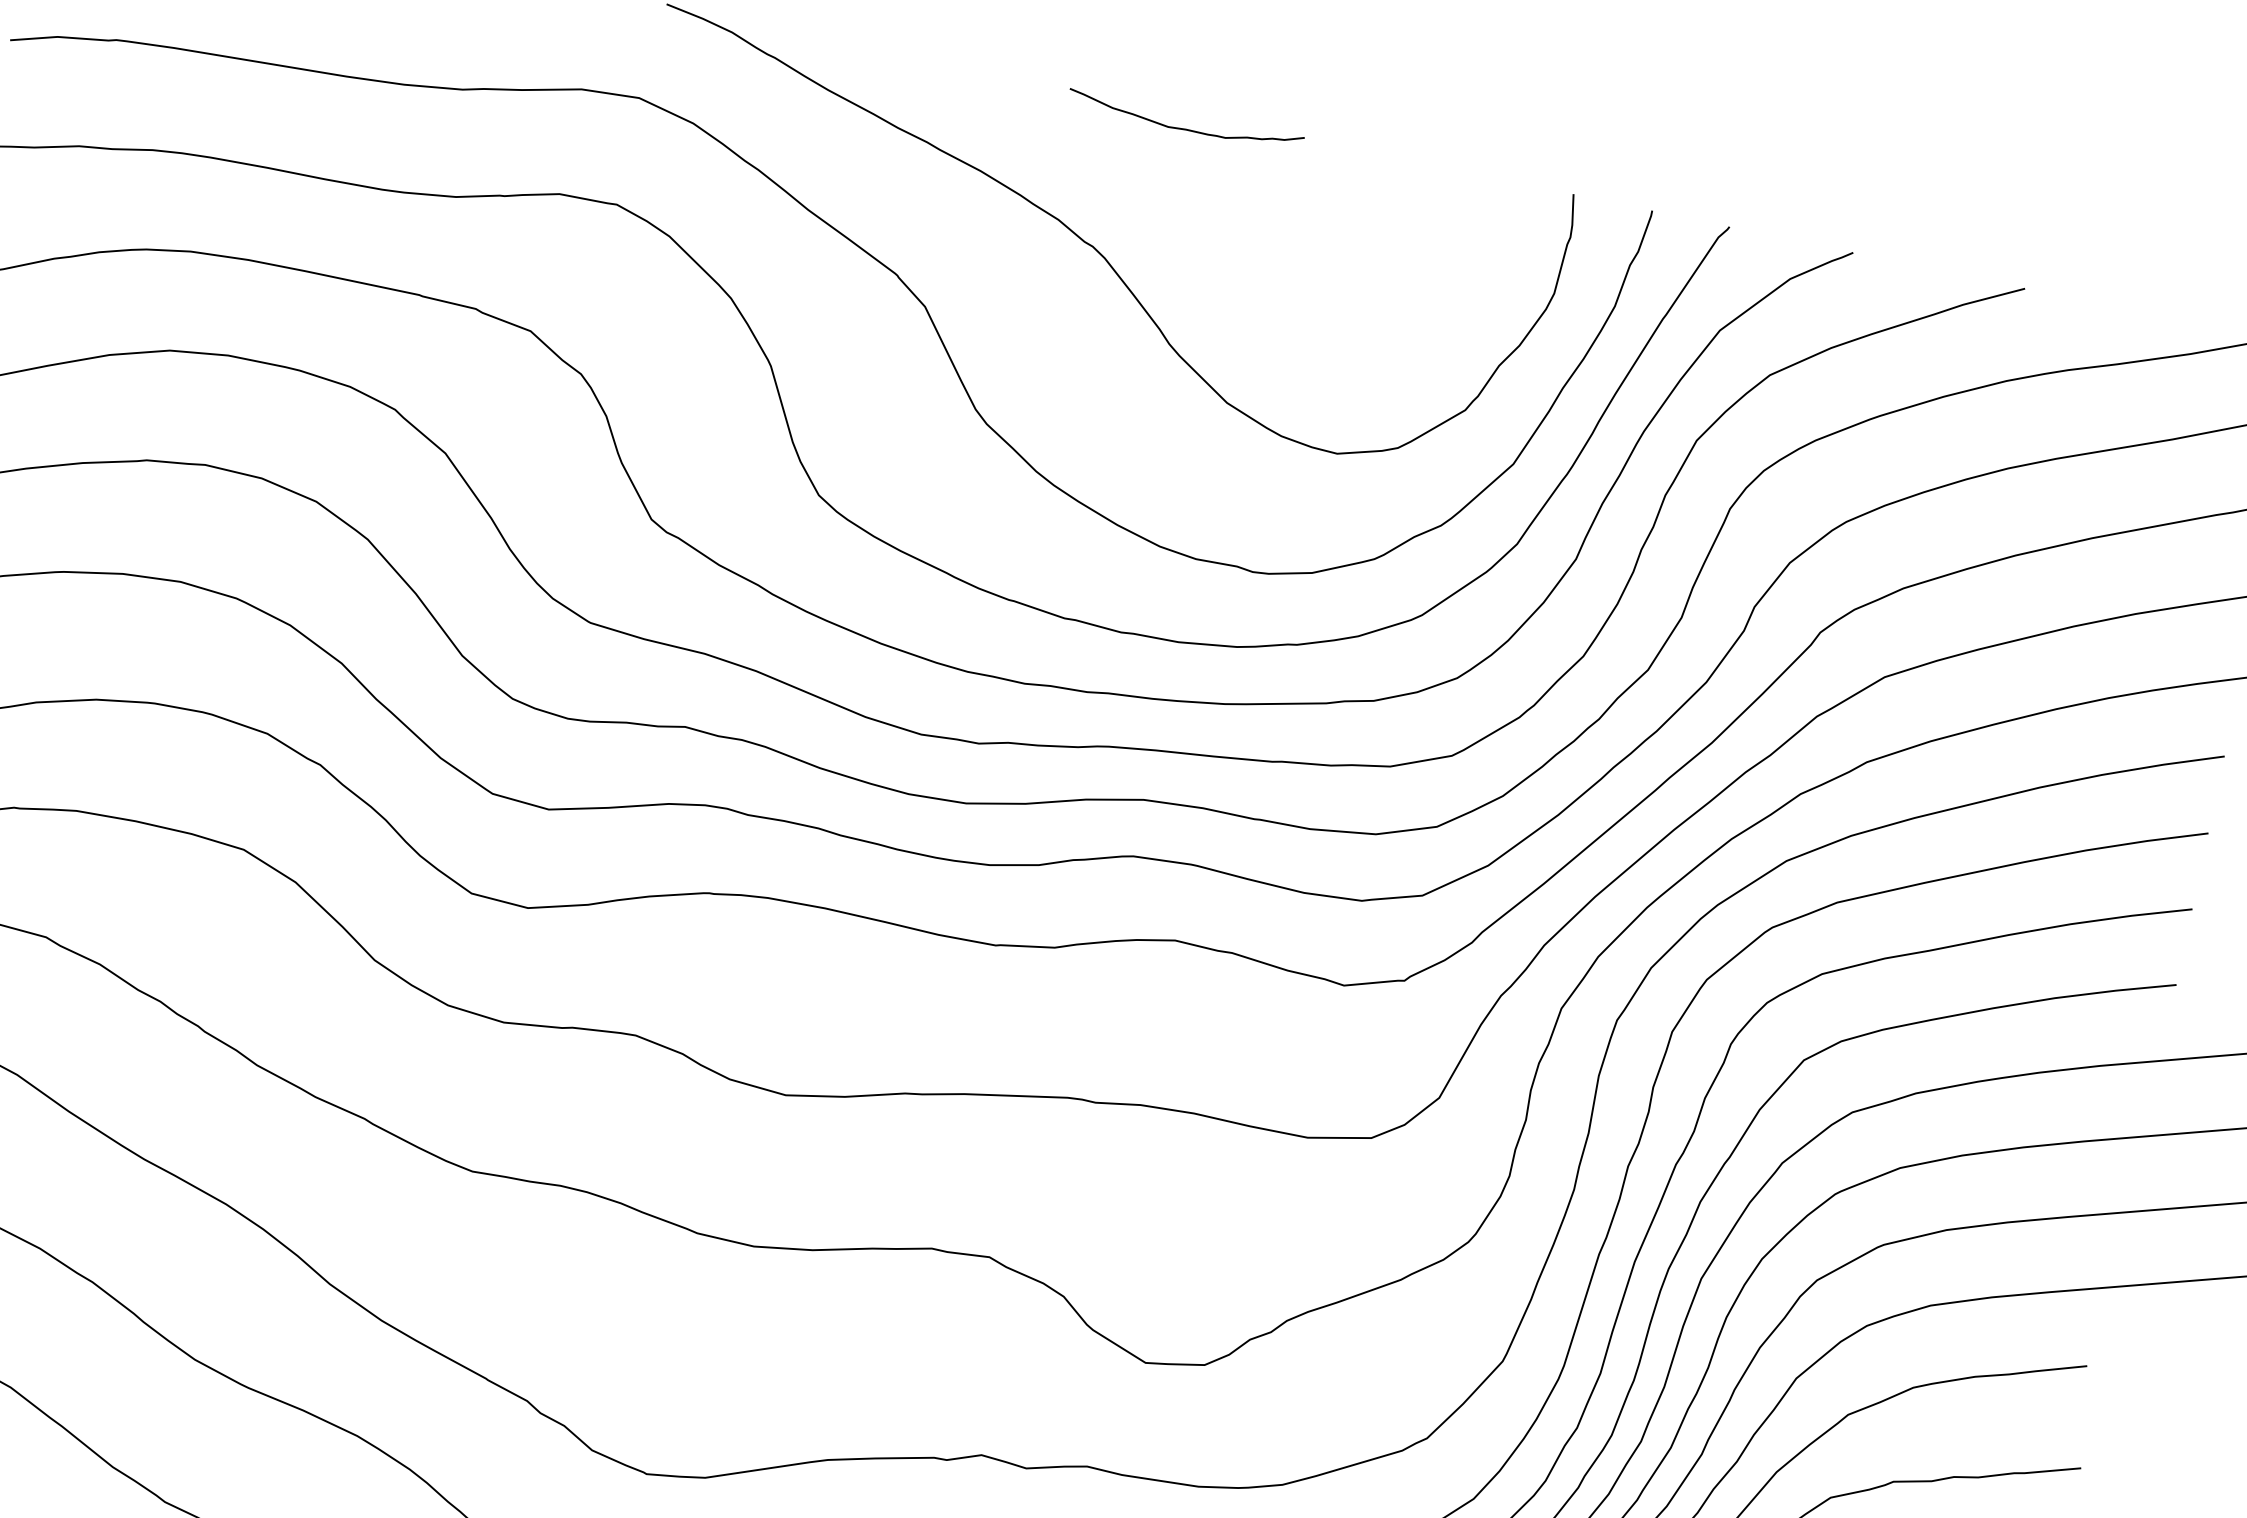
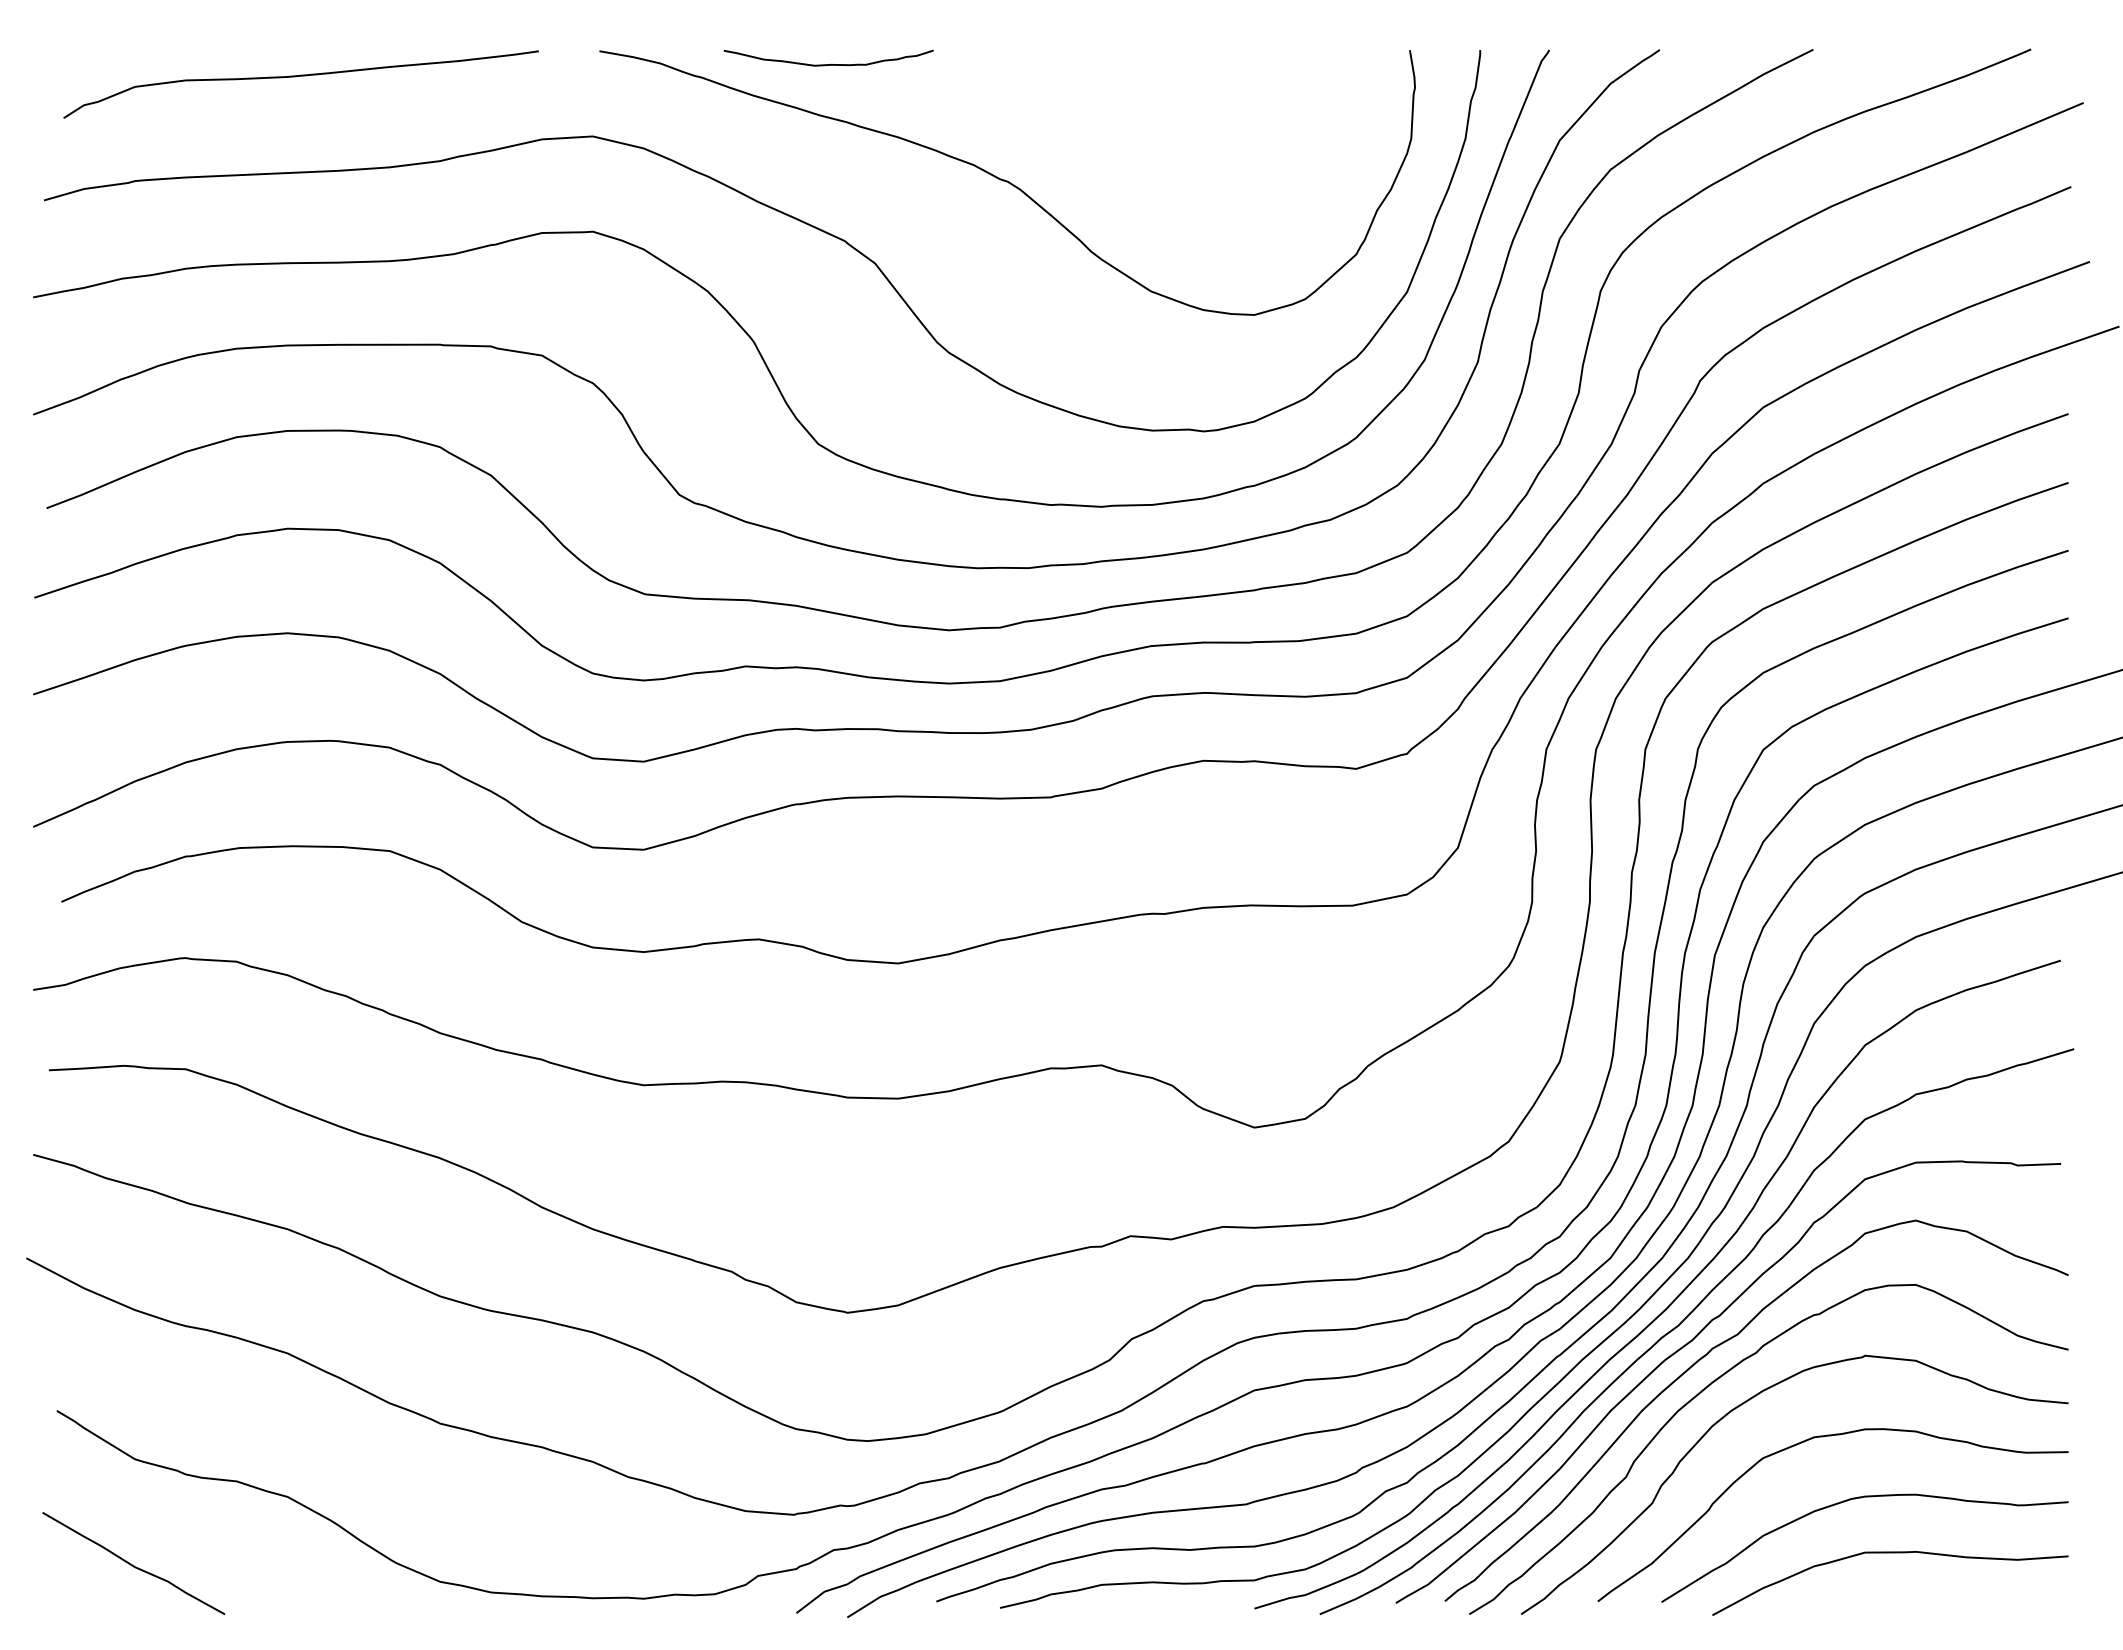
curve: (1183, 128) -> (828, 64), moved

